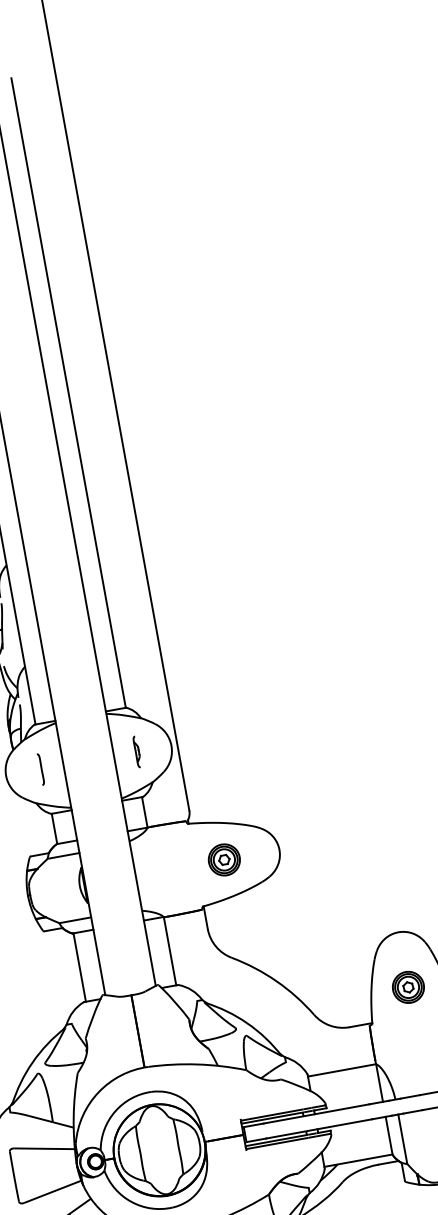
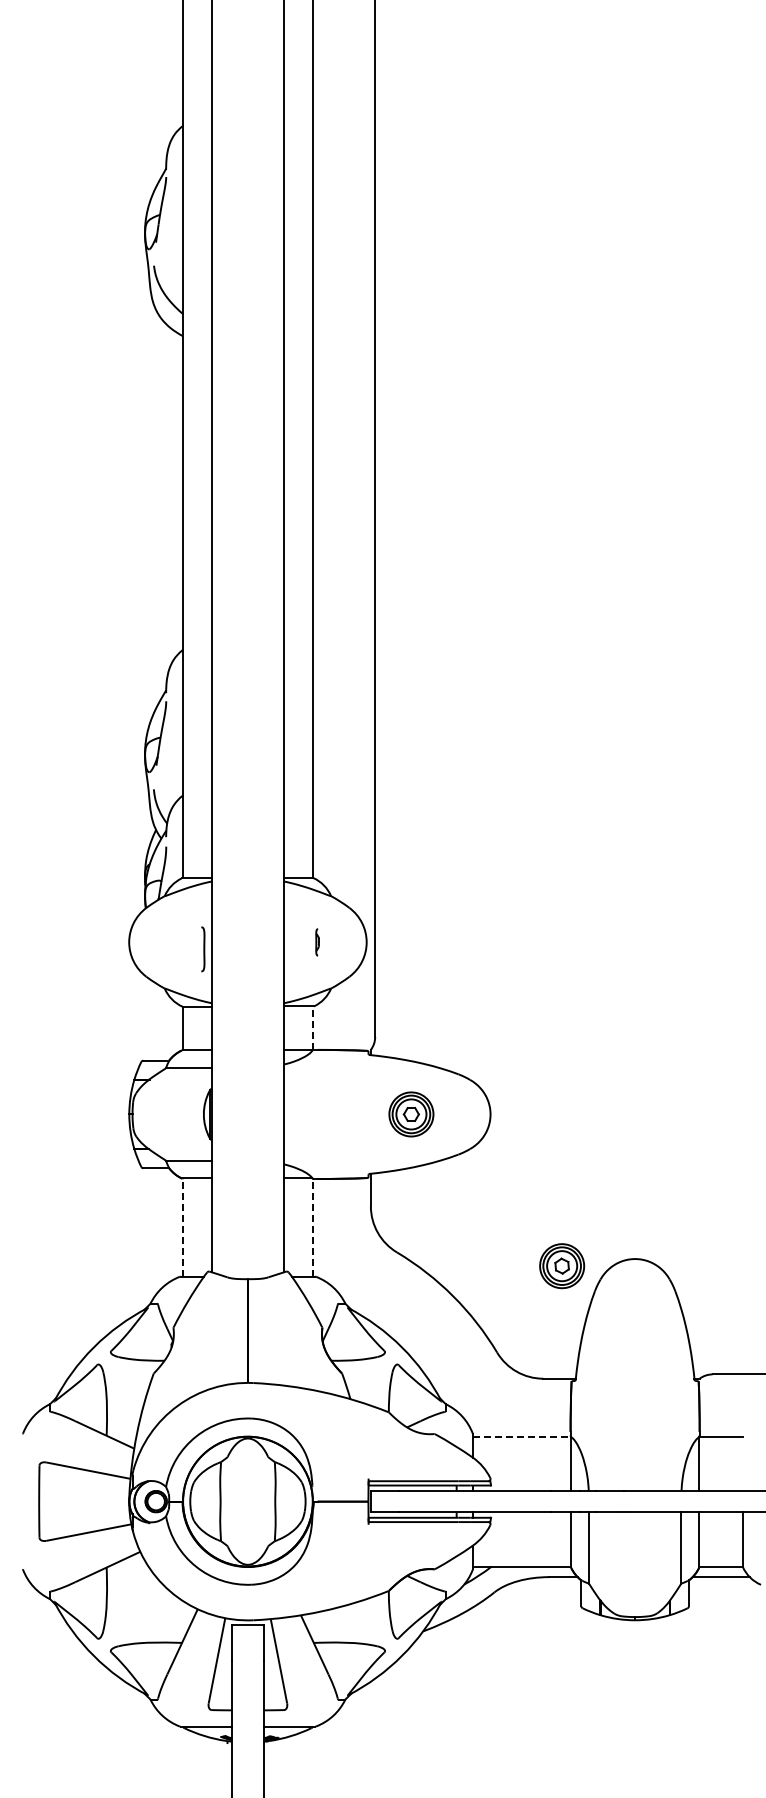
part: (137, 752) -> (317, 942), size x0.6
curve: (41, 769) -> (203, 949), moved
line: (144, 812) -> (312, 1028), solid -> dashed
line: (169, 951) -> (312, 1227), solid -> dashed
line: (80, 967) -> (183, 1227), solid -> dashed
part: (408, 987) -> (562, 1266), moved
line: (341, 1070) -> (521, 1436), solid -> dashed

